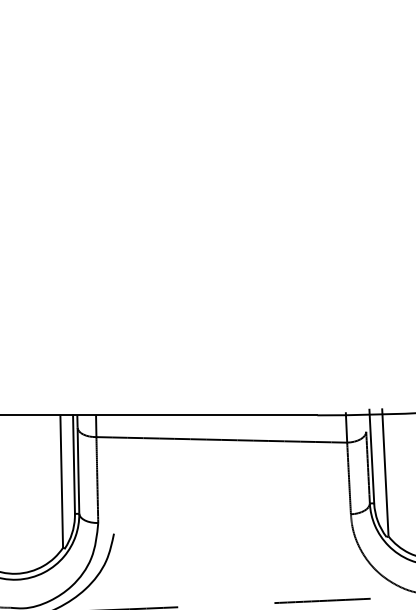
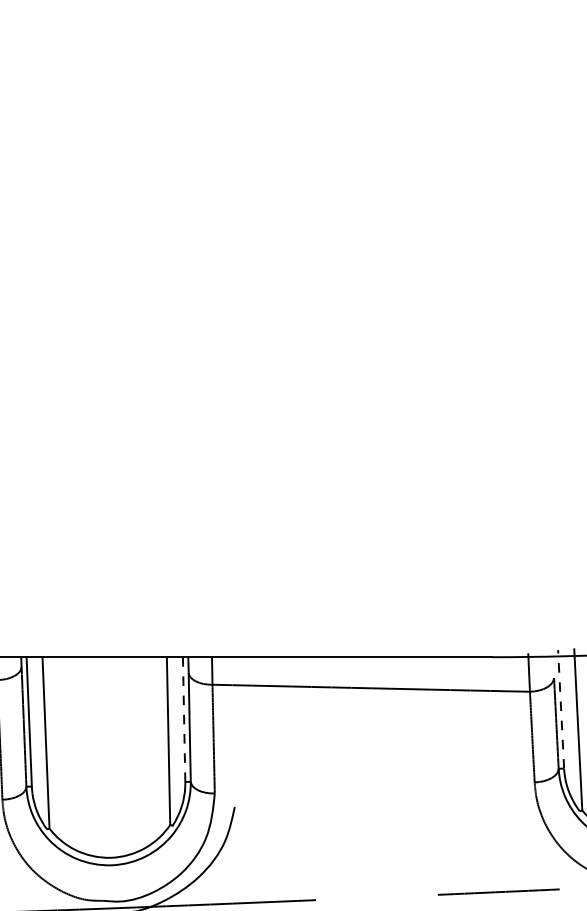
line: (372, 455) -> (561, 708), solid -> dashed
line: (74, 465) -> (184, 720), solid -> dashed

